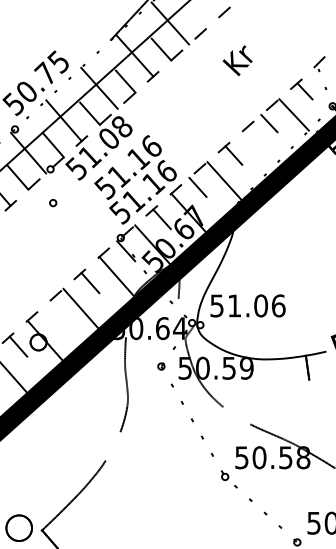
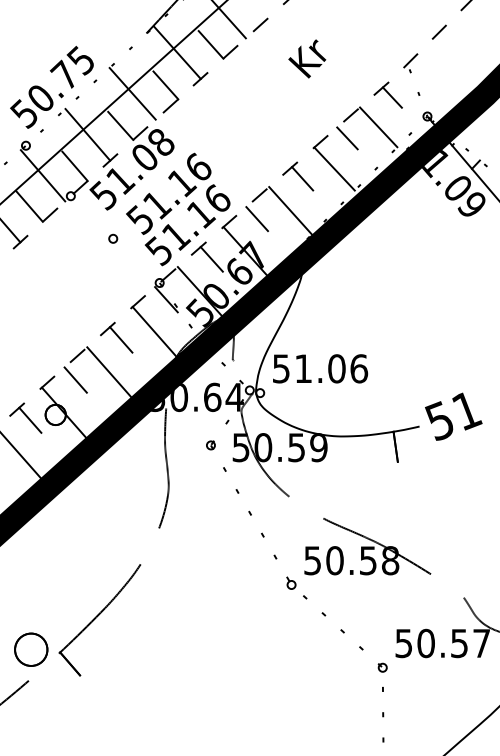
line: (259, 147) -> (334, 168), added
circle: (53, 202) -> (113, 238), moved
line: (54, 314) -> (75, 379), added

